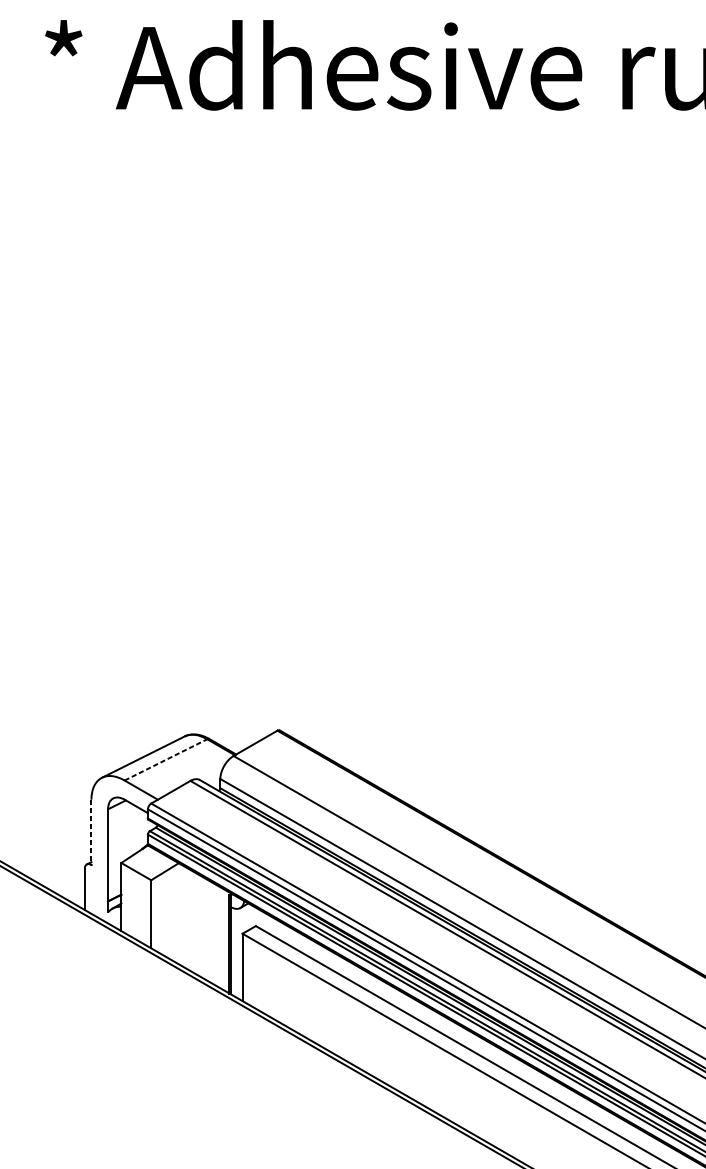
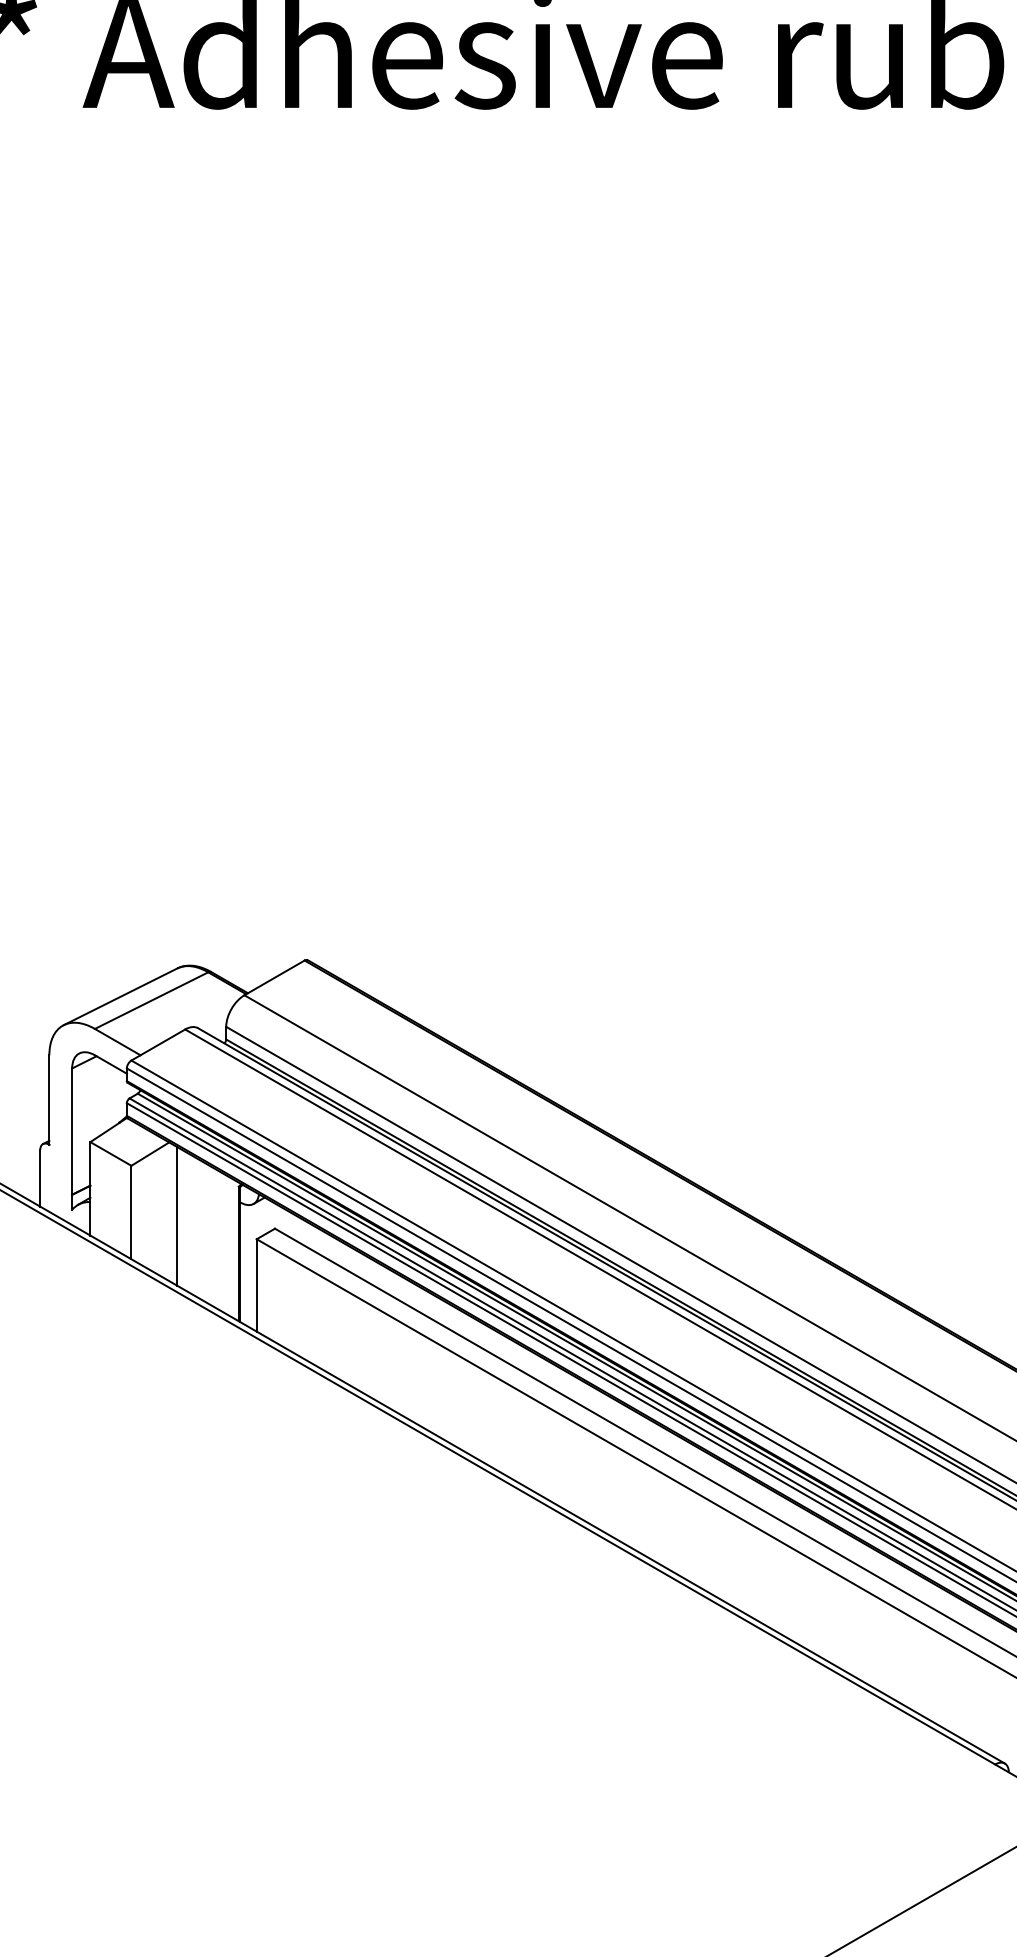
line: (166, 759) -> (152, 1000), dashed -> solid
line: (91, 832) -> (49, 1100), dashed -> solid
line: (184, 916) -> (177, 1215), added

